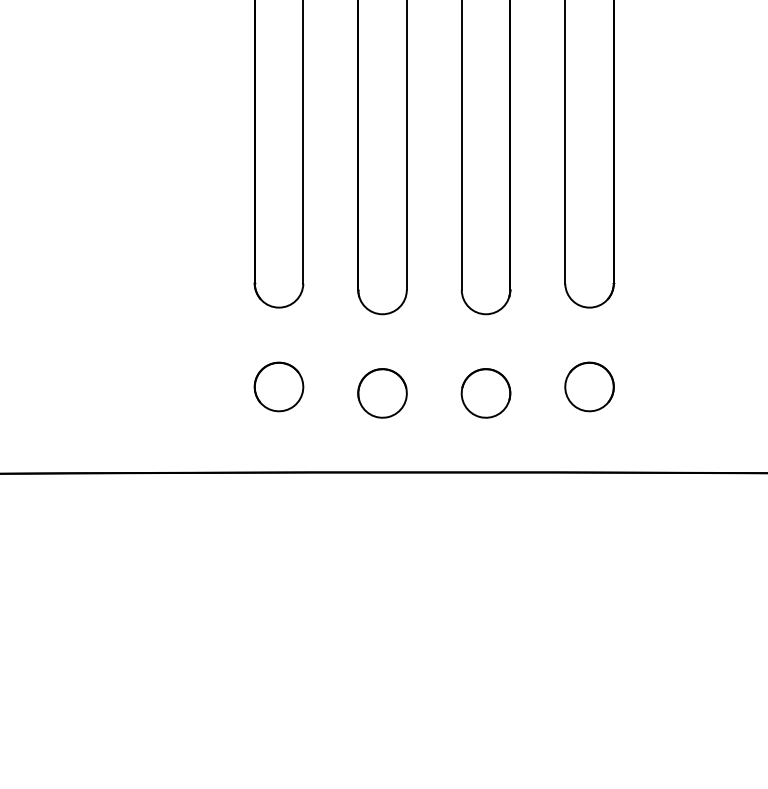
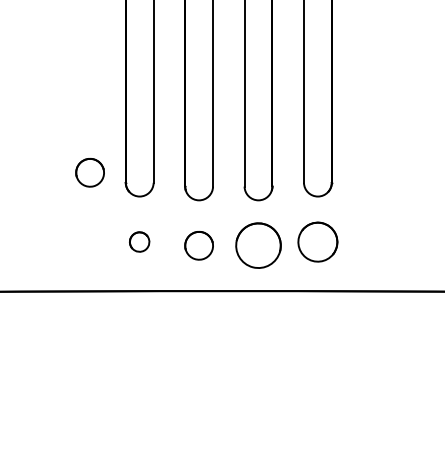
part: (191, 265) -> (89, 172), added
part: (278, 385) -> (139, 241), size x0.7
part: (588, 385) -> (317, 241), size x1.4
part: (486, 392) -> (258, 245), size x1.6

